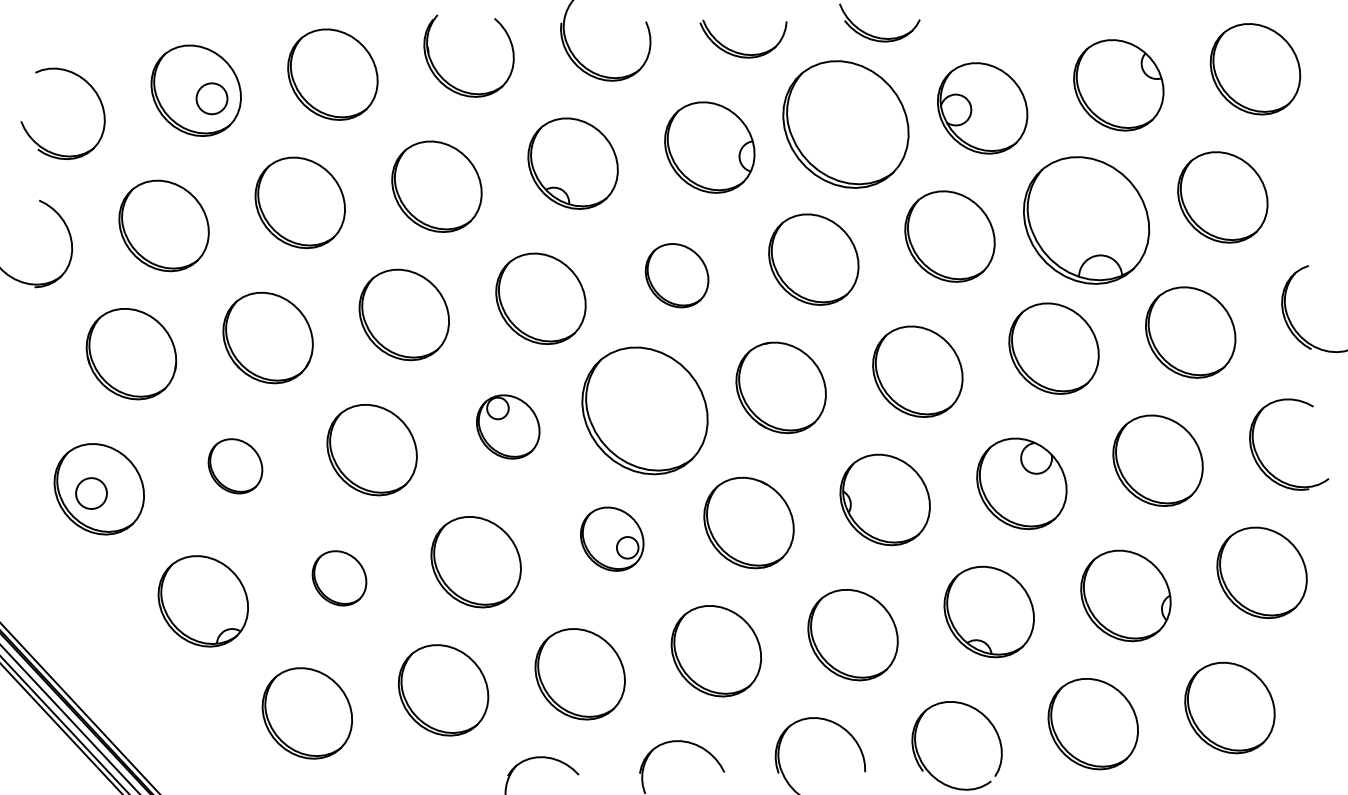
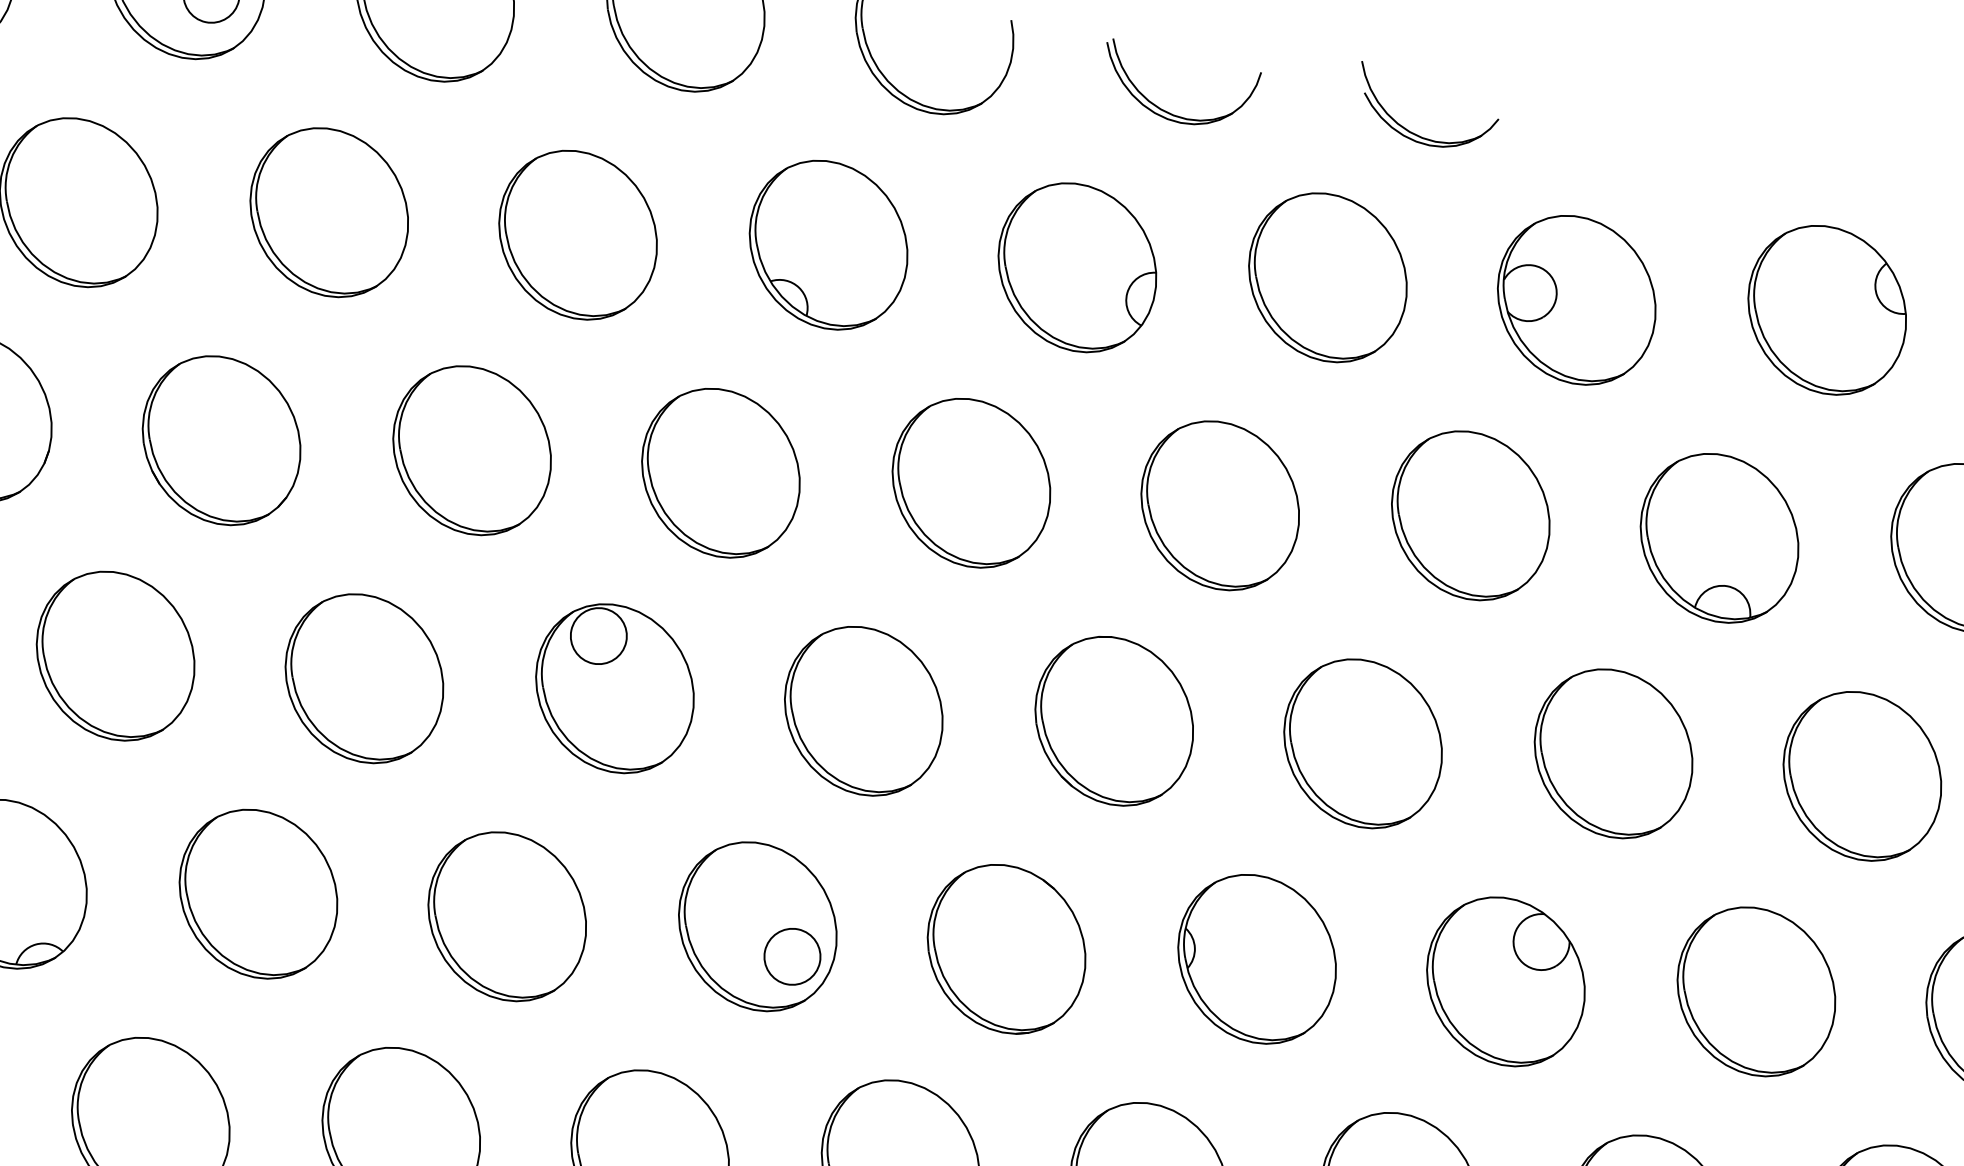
part: (845, 124) -> (1327, 277), size x0.71
part: (1086, 220) -> (1719, 538), size x0.71
part: (676, 275) -> (970, 482), size x1.43
part: (644, 410) -> (863, 710), size x0.71
part: (507, 426) -> (613, 687), size x1.43
part: (235, 466) -> (115, 656), size x1.67
part: (611, 539) -> (756, 927), size x1.43
part: (339, 578) -> (258, 894), size x1.67

